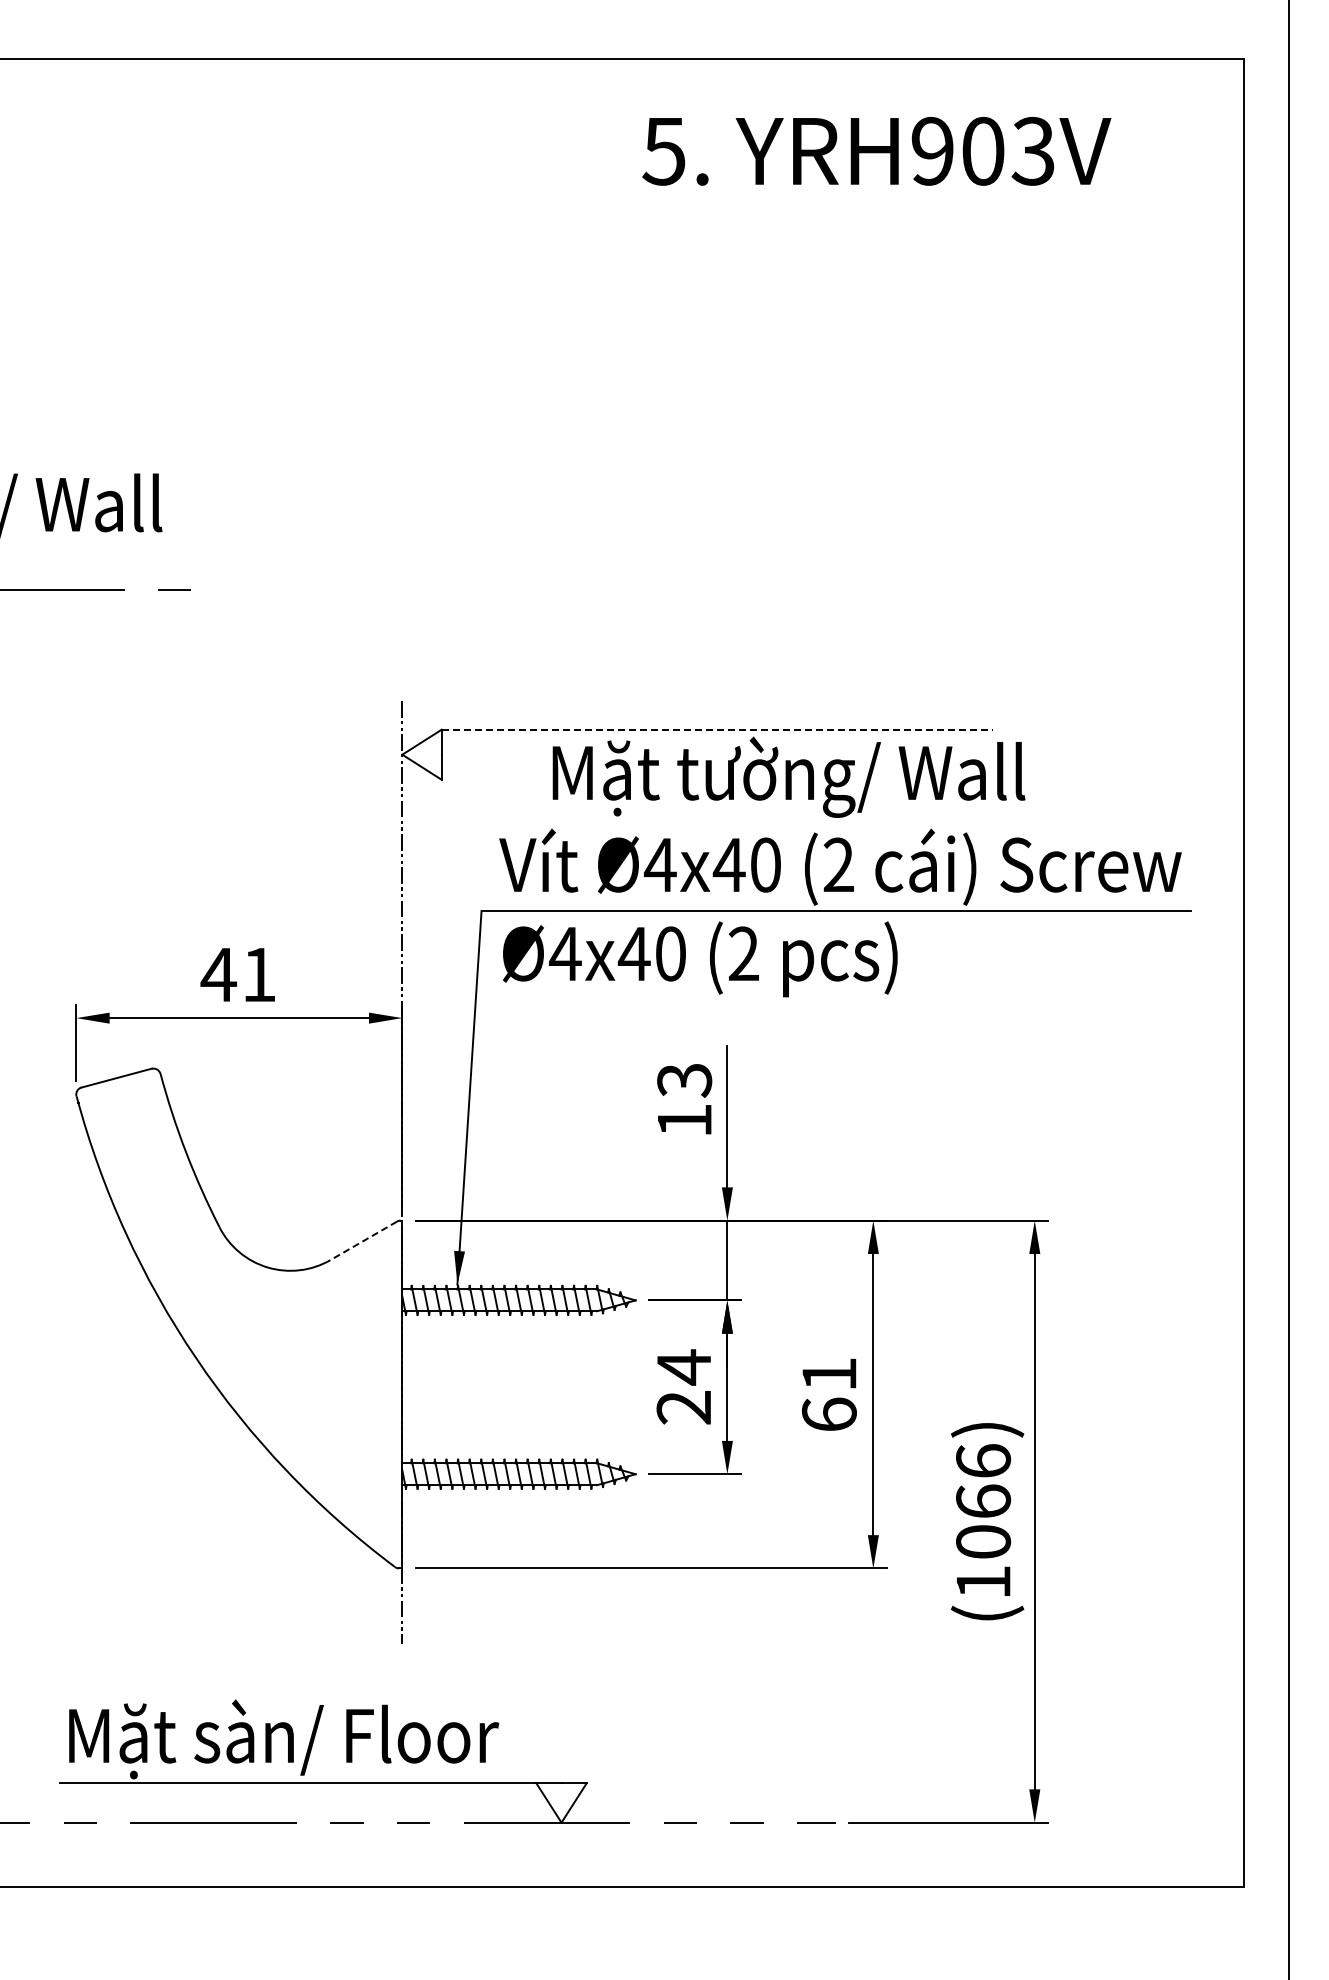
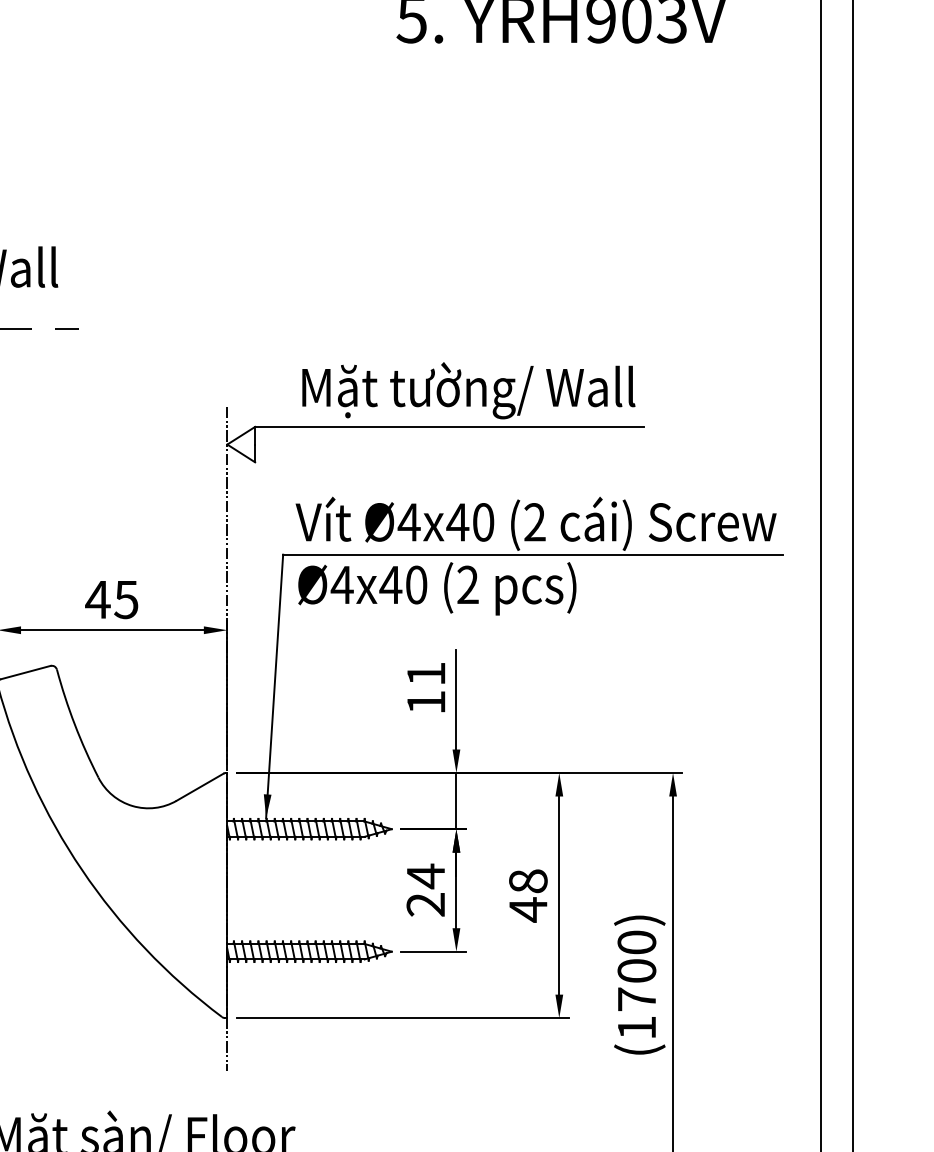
line: (717, 729) -> (449, 426), dashed -> solid
text: (788, 776) -> (468, 390), moved
text: (258, 975) -> (125, 600), 41 -> 45
text: (684, 1080) -> (426, 674), 13 -> 11
line: (363, 1241) -> (199, 787), dashed -> solid
text: (828, 1395) -> (527, 896), 61 -> 48
text: (983, 1501) -> (636, 970), (1066) -> (1700)

